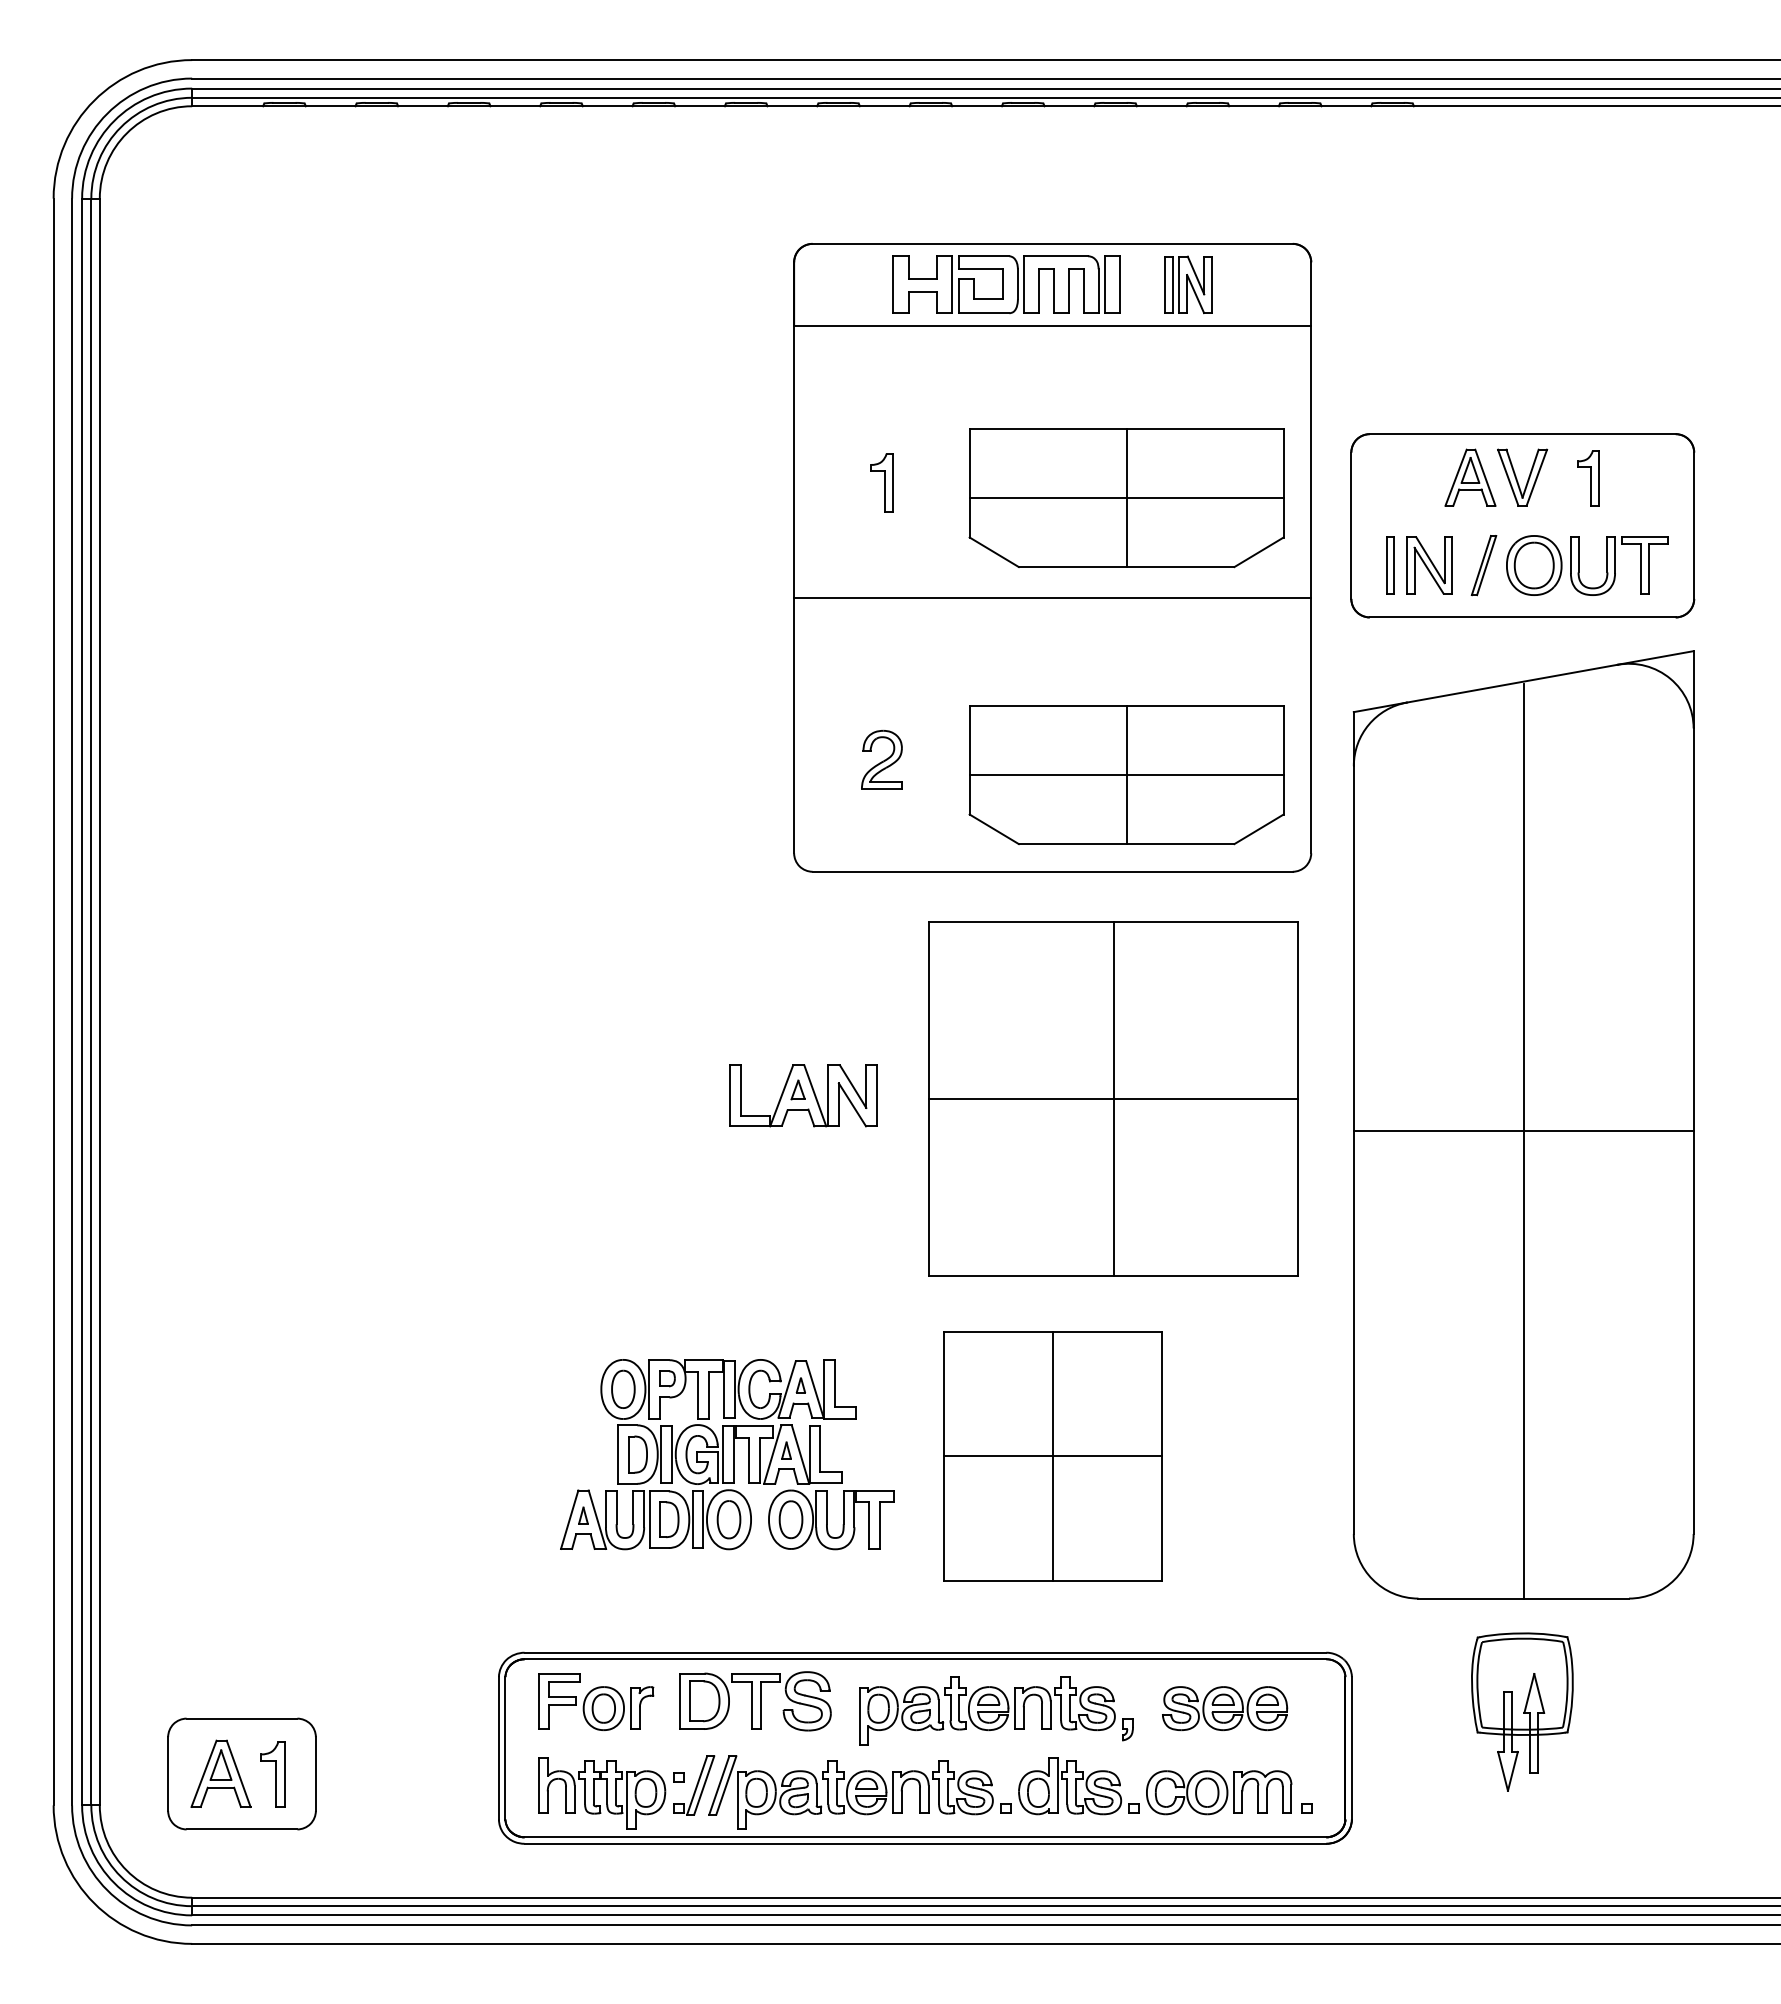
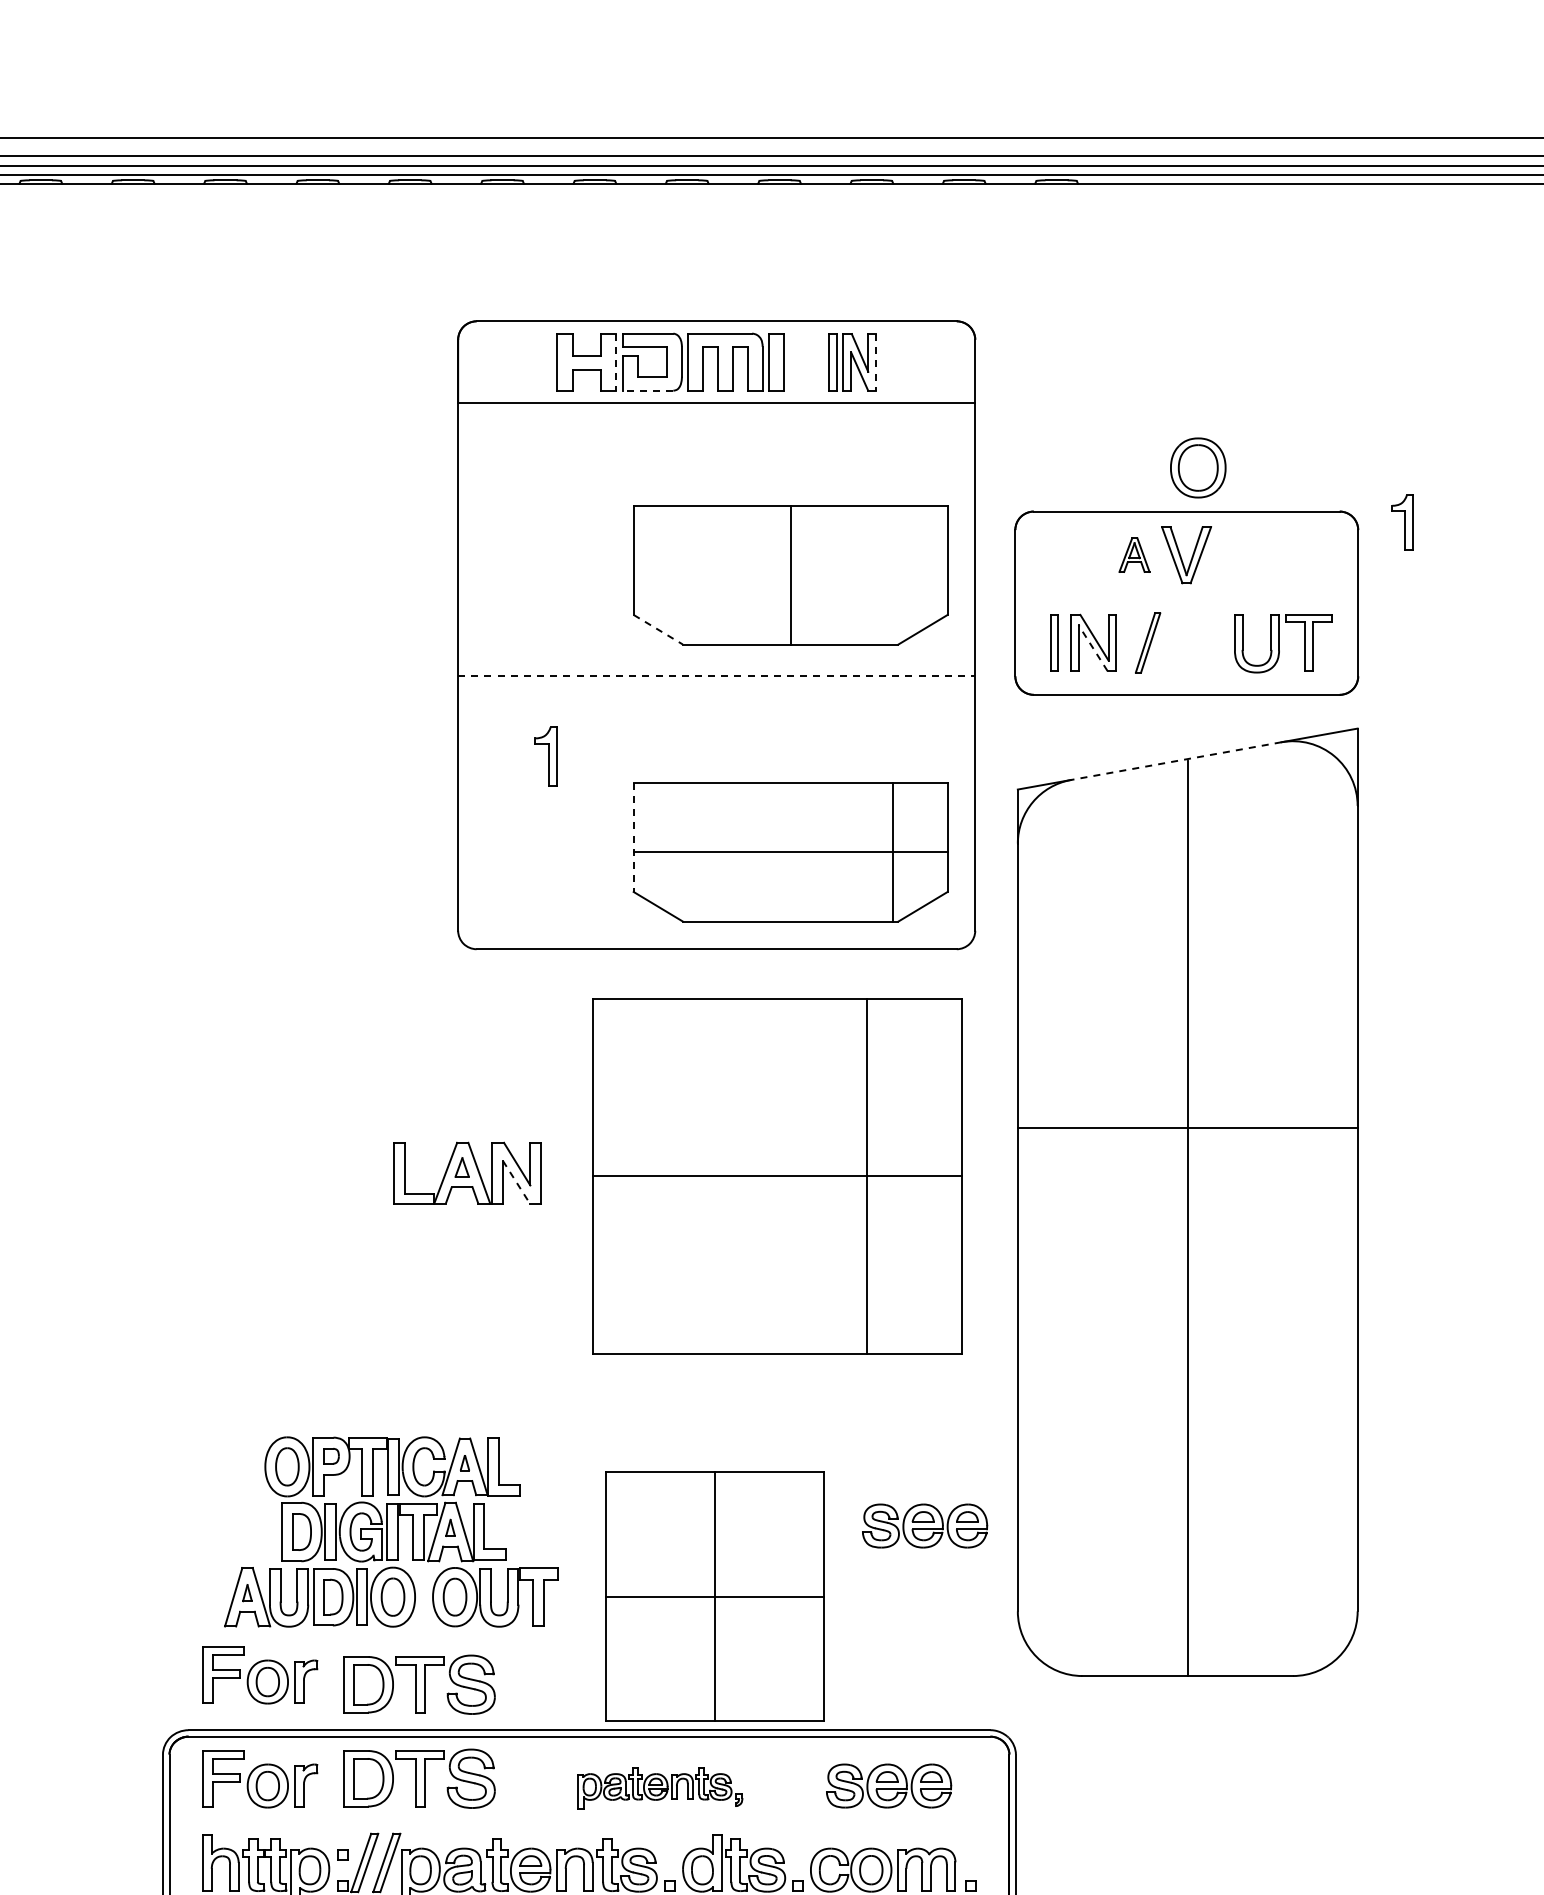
line: (952, 285) -> (616, 362), solid -> dashed
line: (1212, 285) -> (876, 362), solid -> dashed
line: (983, 313) -> (647, 390), solid -> dashed
part: (1470, 477) -> (1134, 554), size x0.6
part: (1588, 478) -> (1402, 522), moved
part: (881, 482) -> (545, 755), moved
line: (1126, 497) -> (790, 574), removed
line: (994, 552) -> (658, 629), solid -> dashed
part: (1534, 565) -> (1198, 467), moved
line: (1428, 570) -> (1092, 647), solid -> dashed
line: (1052, 598) -> (716, 675), solid -> dashed
line: (1512, 683) -> (1176, 760), solid -> dashed
part: (881, 759) -> (545, 836), removed
line: (969, 760) -> (633, 837), solid -> dashed
line: (1126, 774) -> (892, 851), moved
line: (1113, 1098) -> (866, 1175), moved
line: (852, 1105) -> (516, 1182), solid -> dashed
line: (1523, 1131) -> (1187, 1127), moved
part: (1261, 1448) -> (925, 1525), added
part: (1052, 1456) -> (714, 1596), moved
part: (596, 1597) -> (260, 1674), added
part: (755, 1607) -> (419, 1684), added
part: (996, 1710) -> (660, 1787), size x0.6
part: (1522, 1711) -> (1186, 1788), removed

